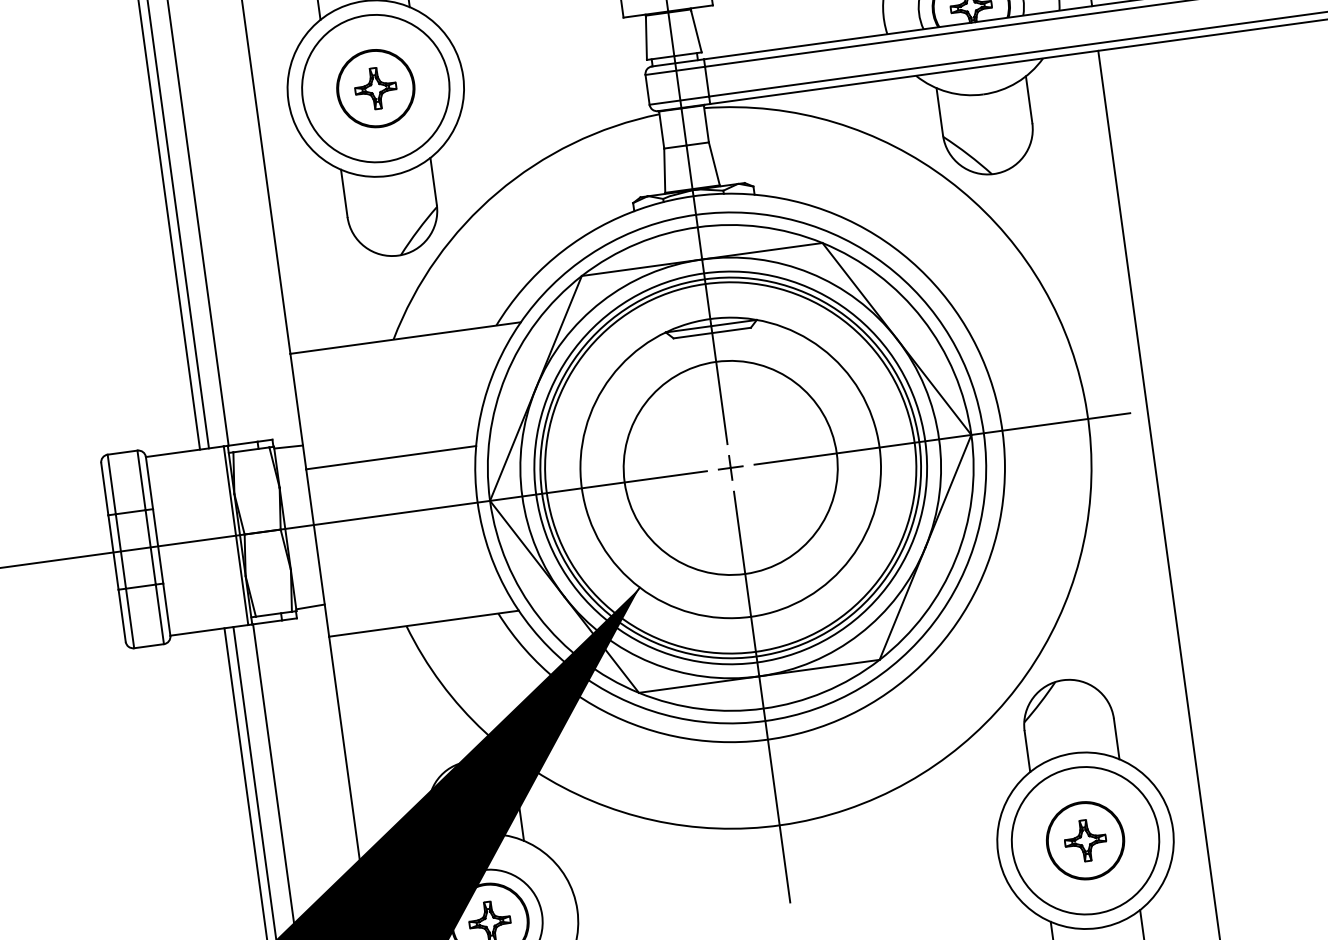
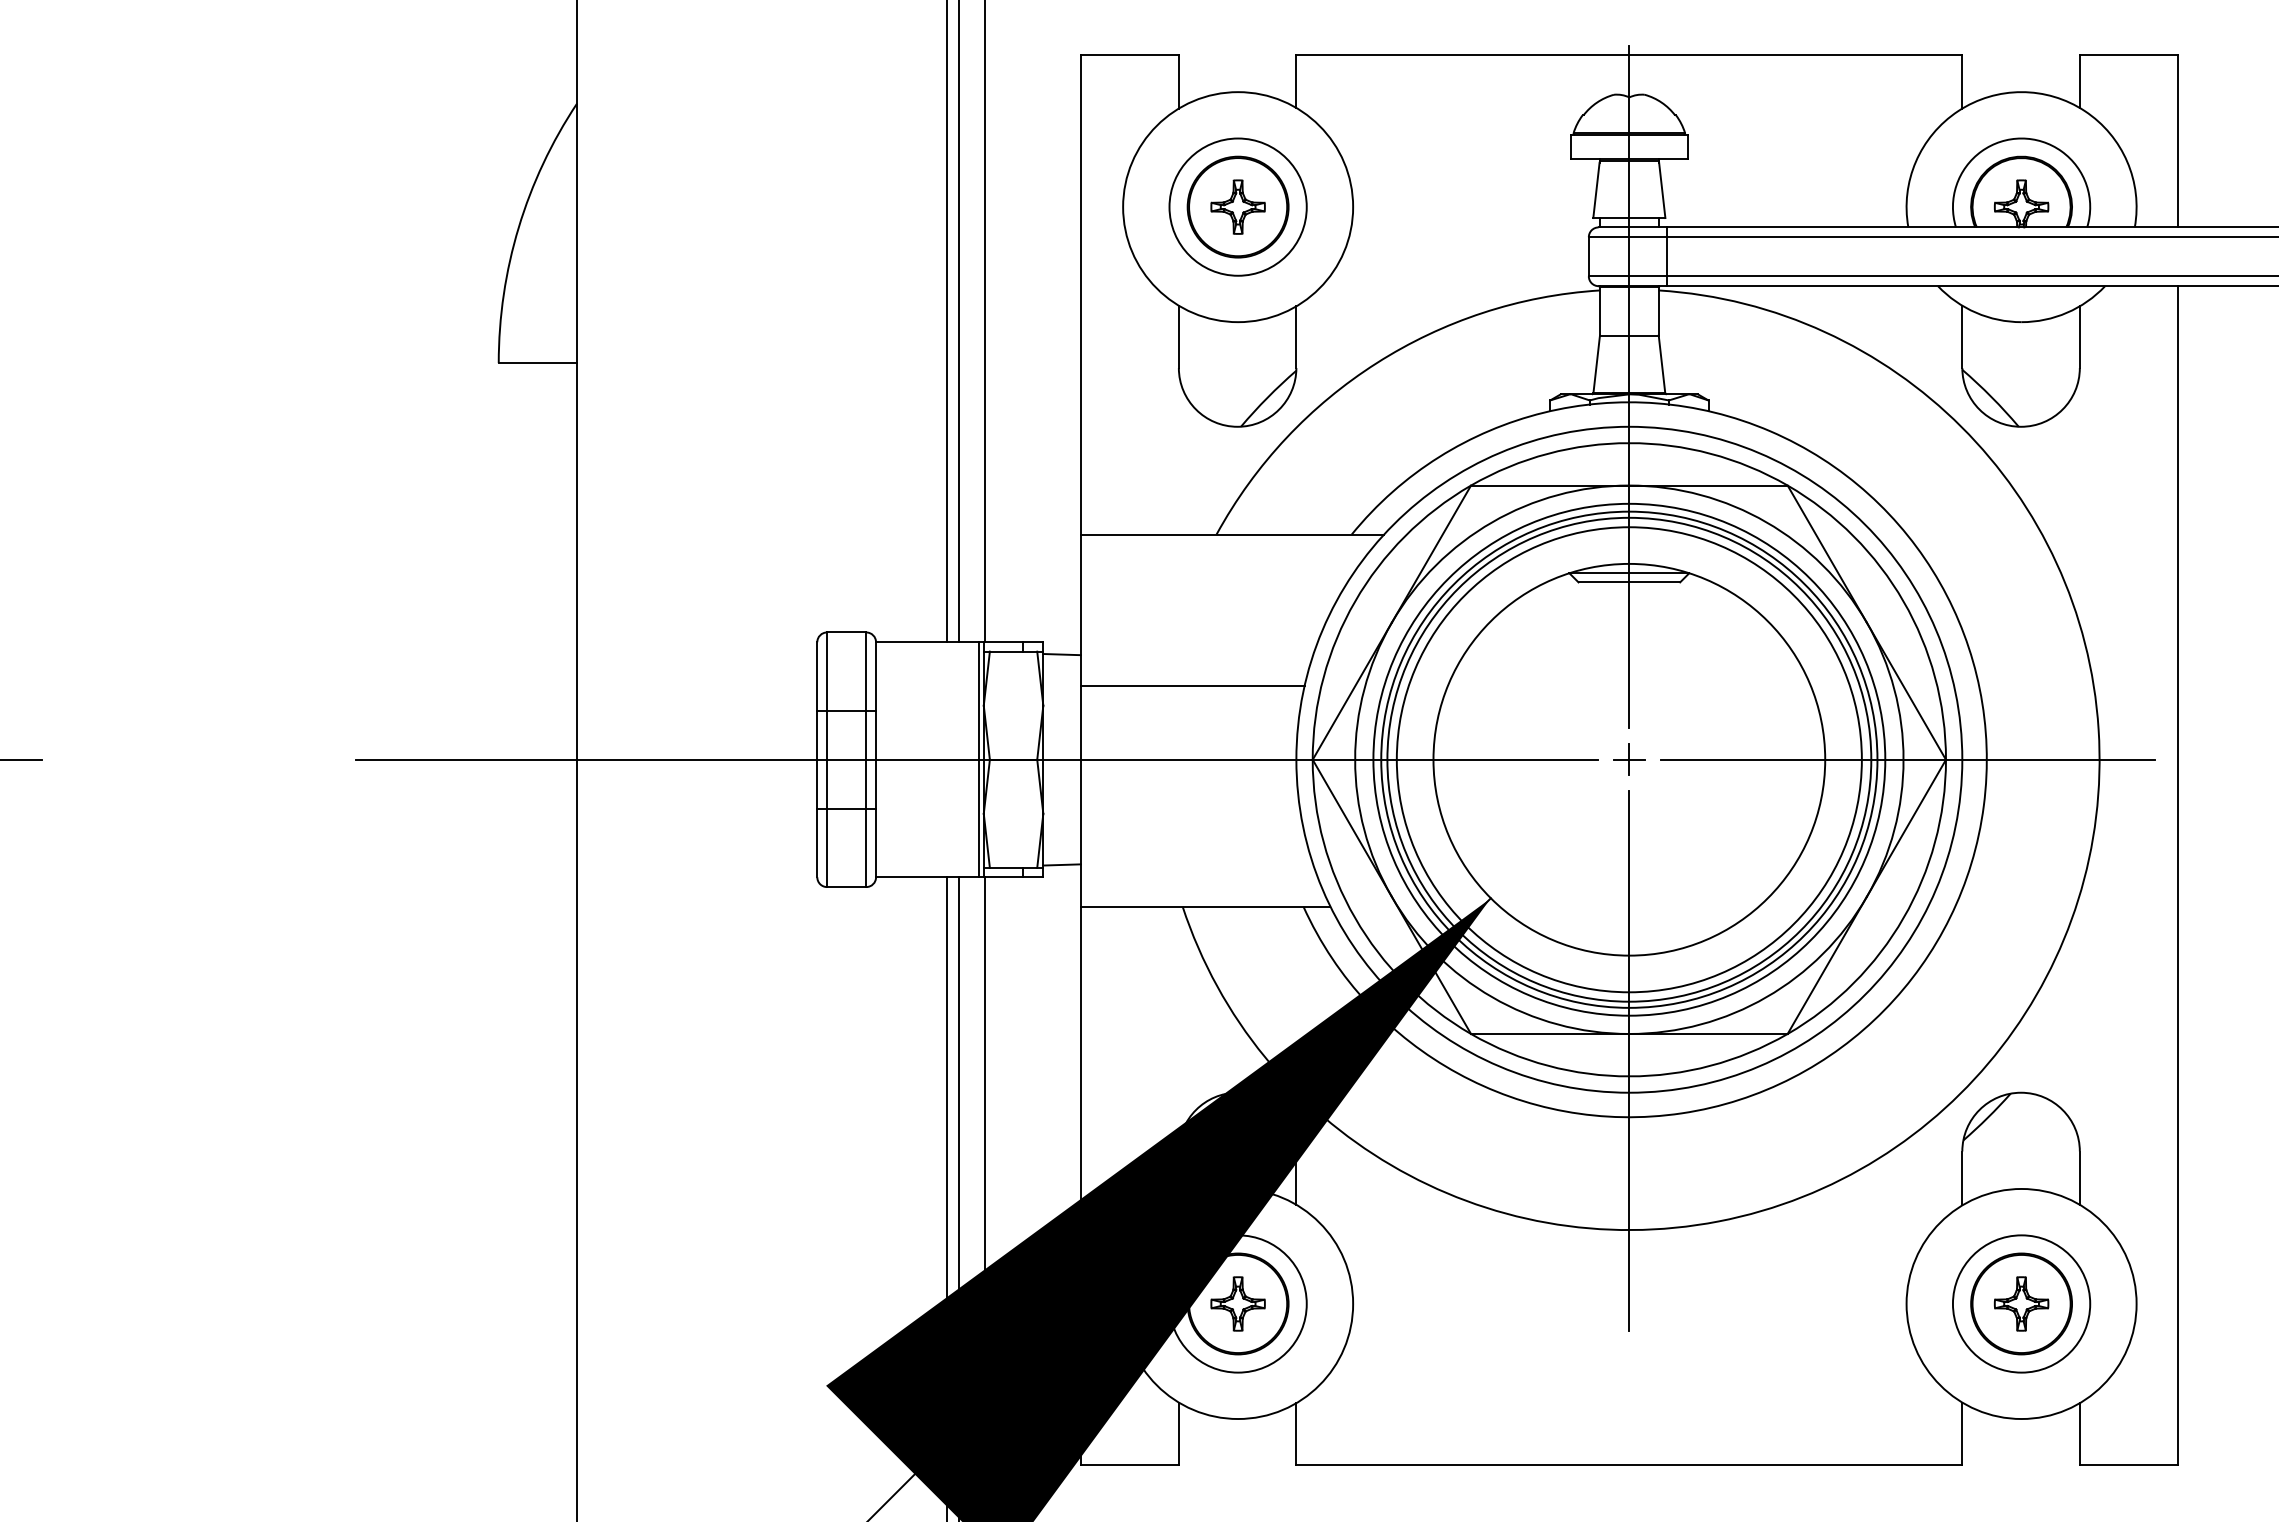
circle: (375, 88) -> (1237, 206), size x0.71
circle: (730, 467) -> (1628, 759), size x1.67
circle: (1085, 840) -> (2021, 1303), size x0.71

